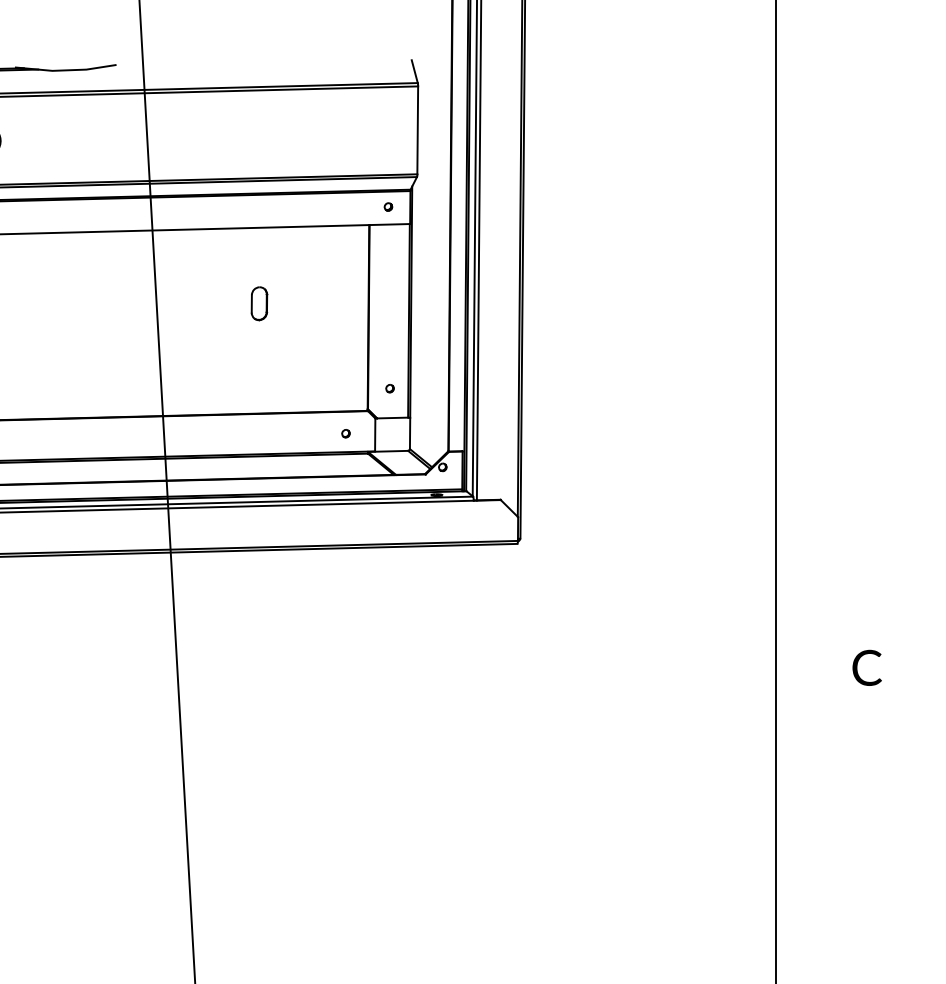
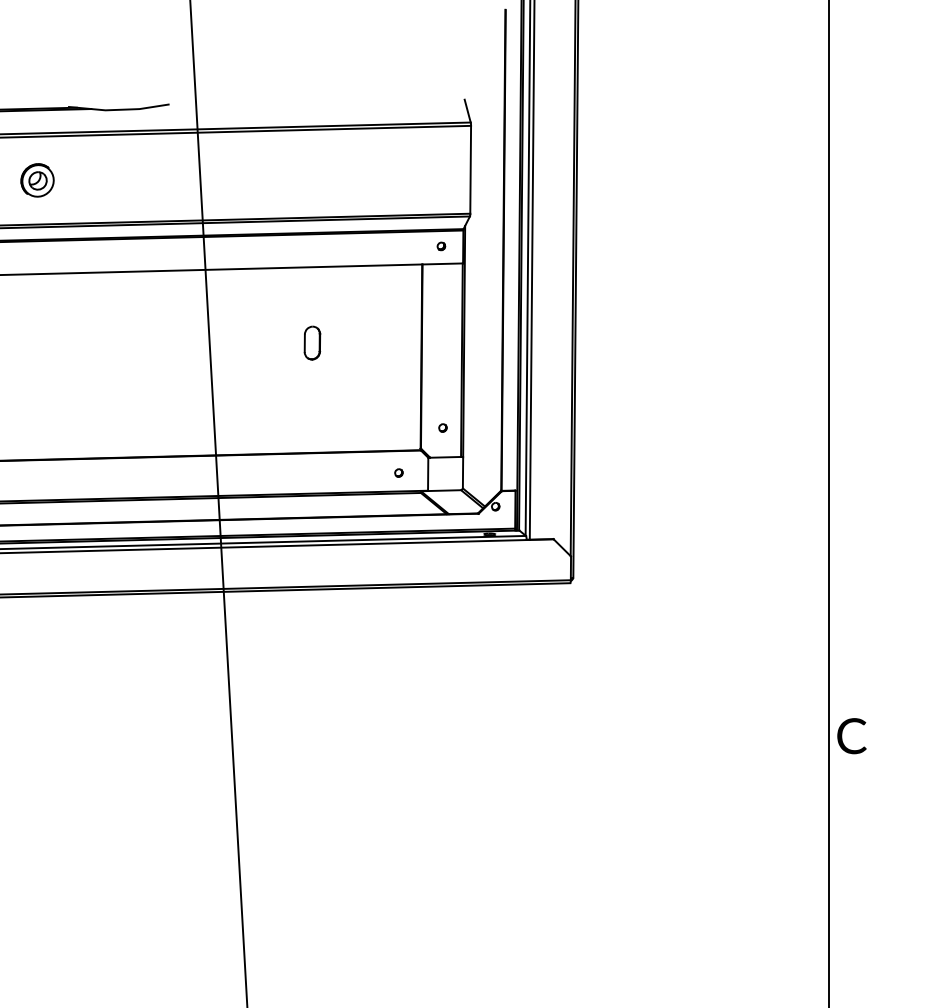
text: (866, 668) -> (851, 736), moved

